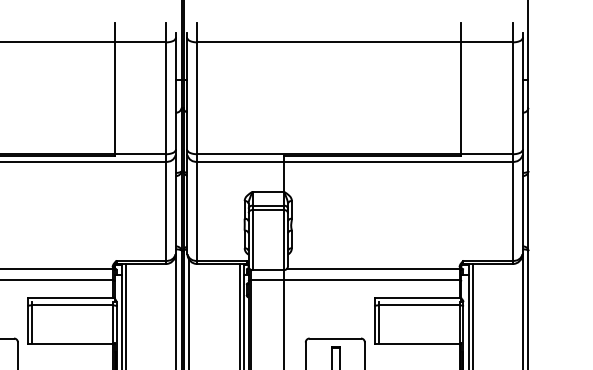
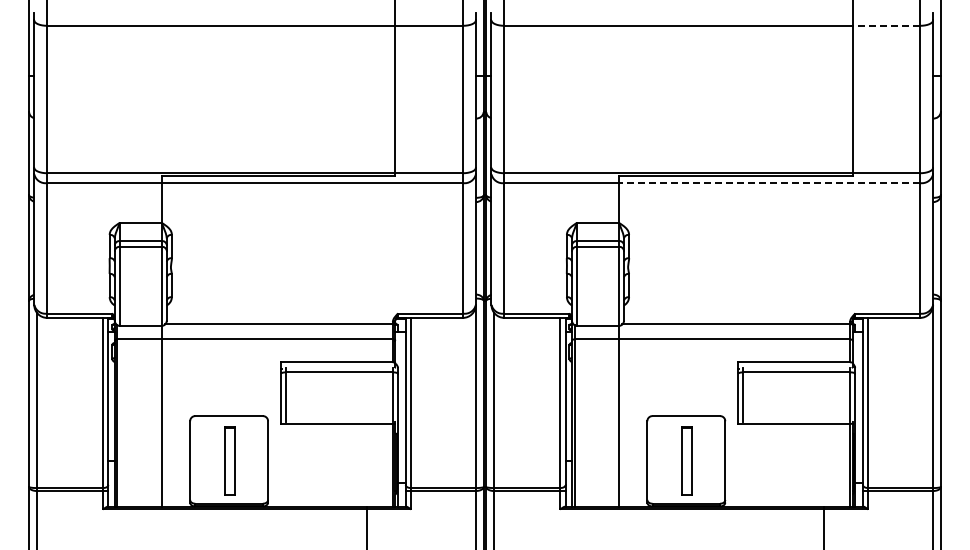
line: (487, 42) -> (886, 25), solid -> dashed
line: (398, 162) -> (769, 183), solid -> dashed

